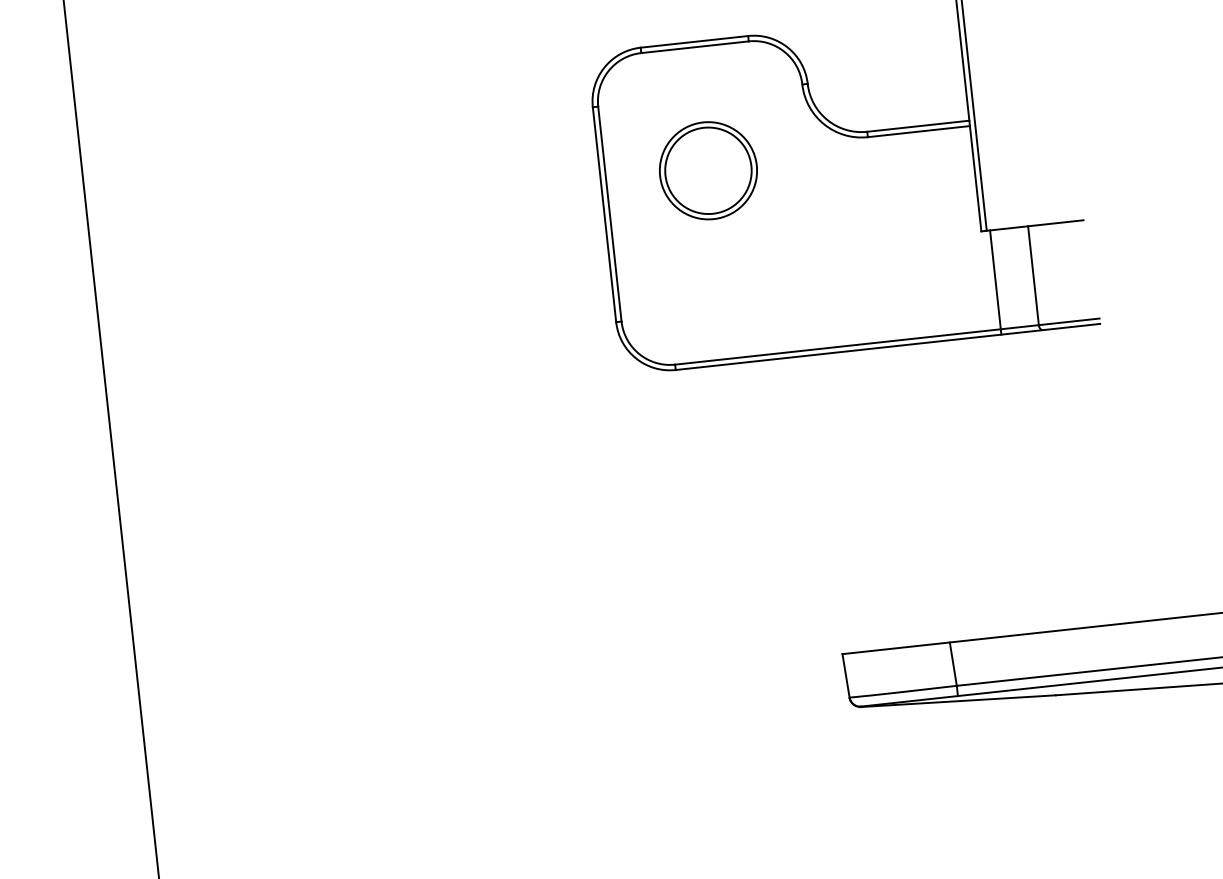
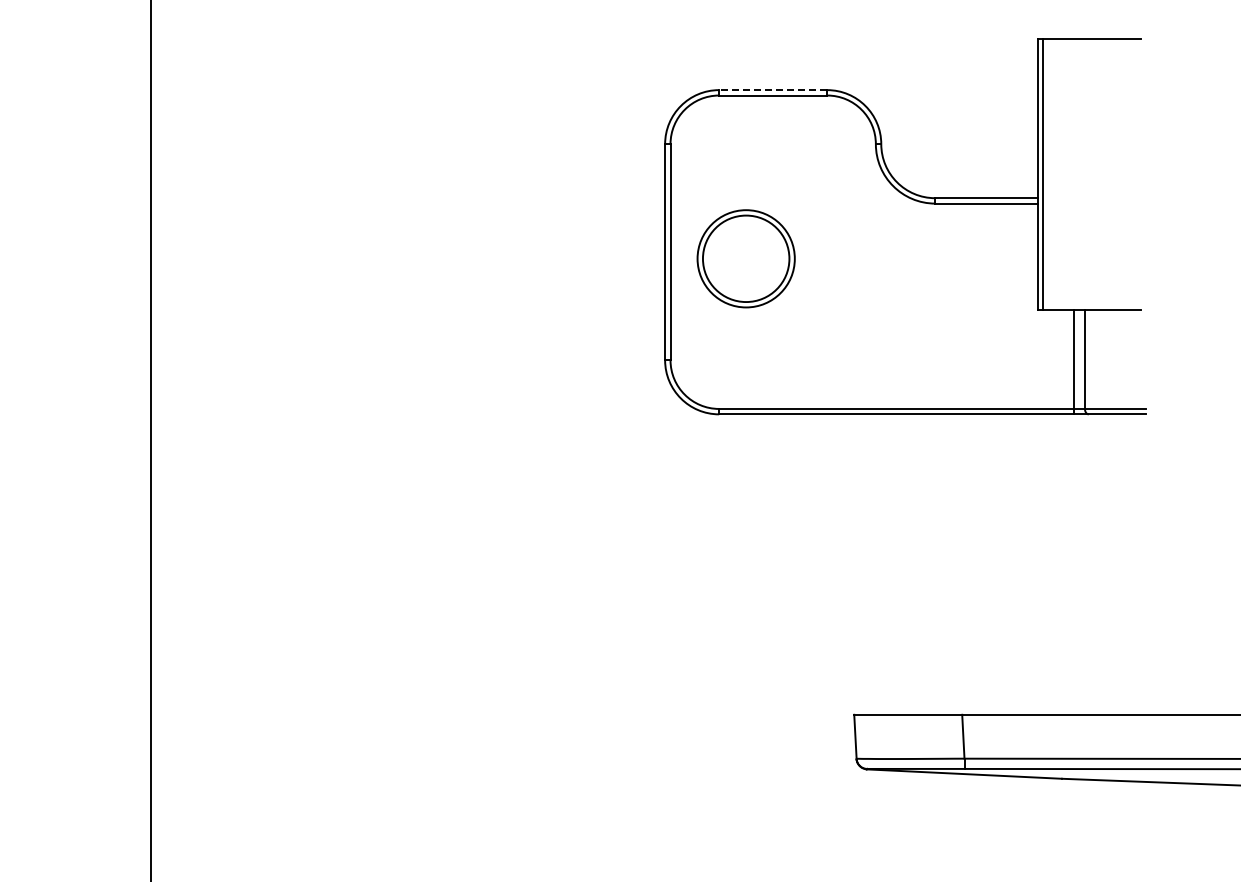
line: (693, 42) -> (772, 90), solid -> dashed
part: (707, 170) -> (745, 258), moved
line: (995, 282) -> (1073, 361), moved

